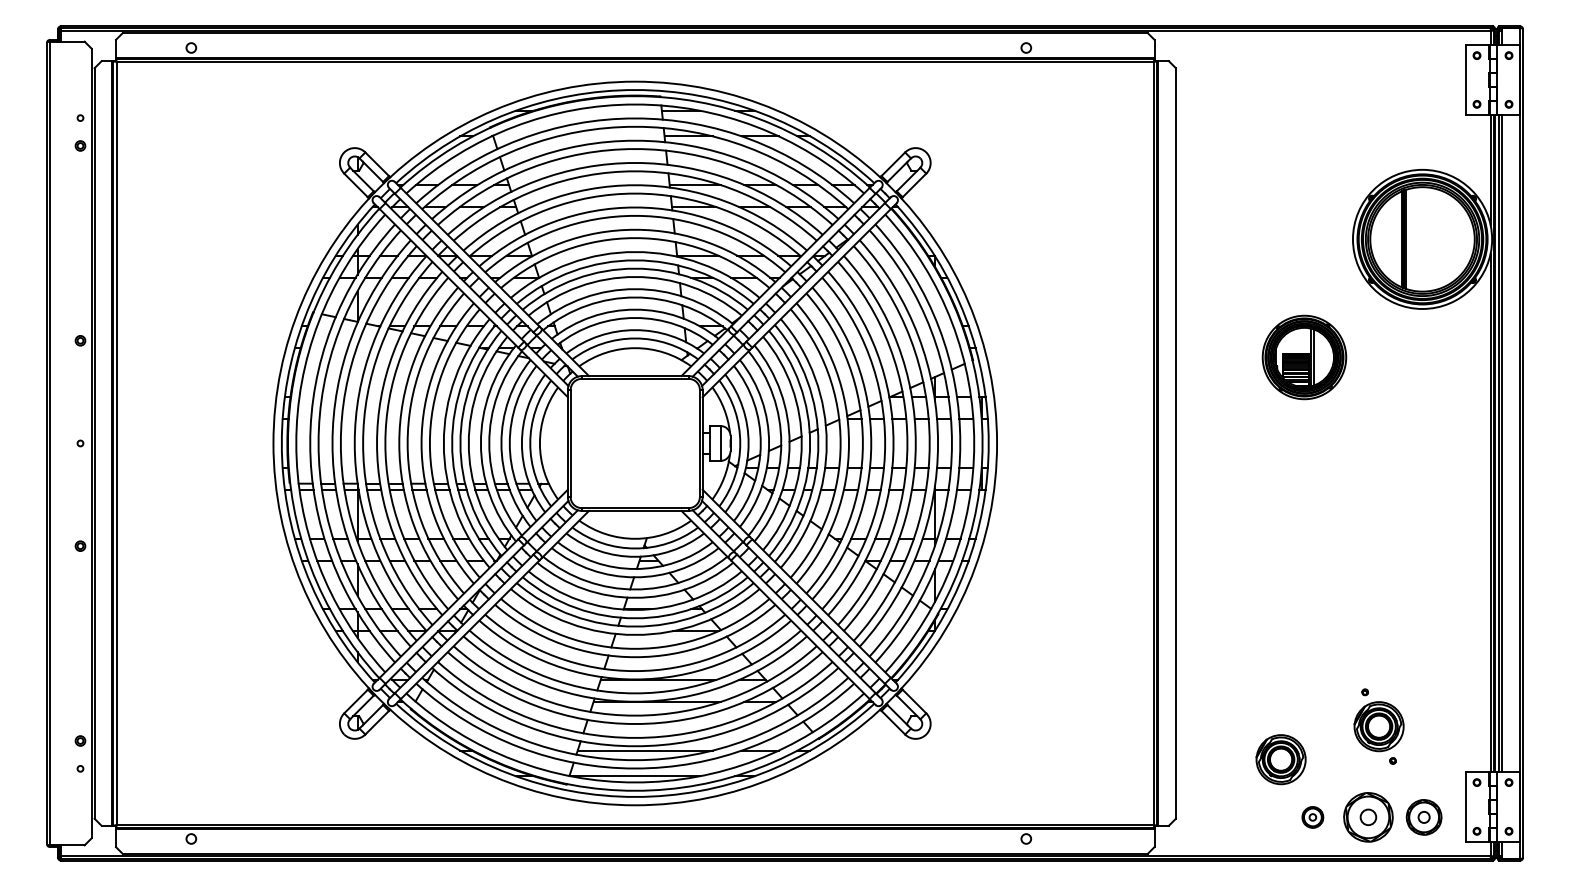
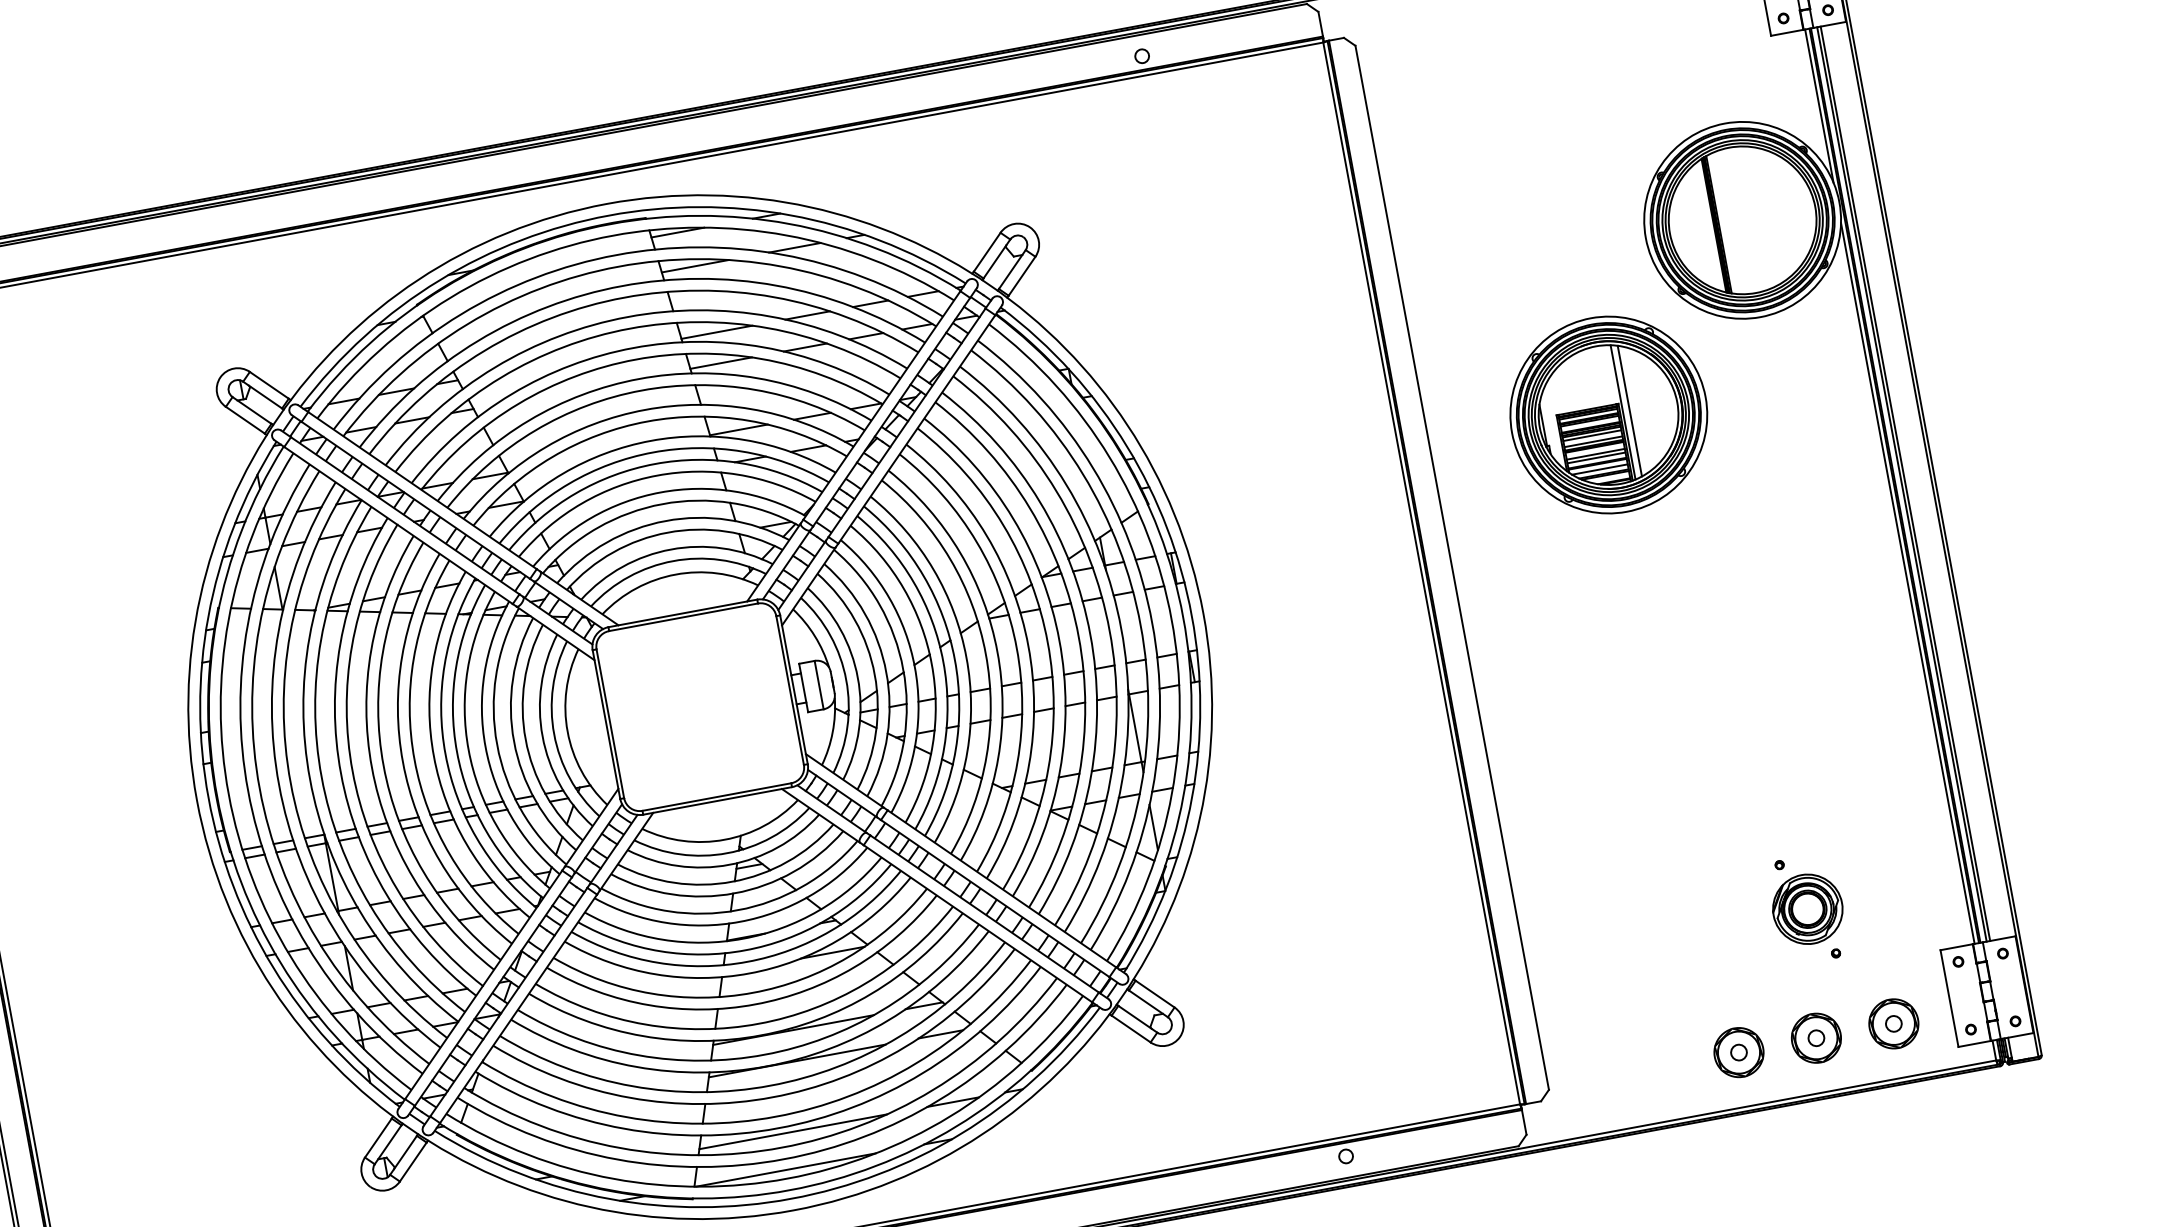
part: (1304, 357) -> (1608, 415), size x1.67
part: (1280, 759) -> (1679, 980), removed
part: (1312, 817) -> (1738, 1052), size x1.67
part: (1368, 817) -> (1816, 1038), size x0.71

